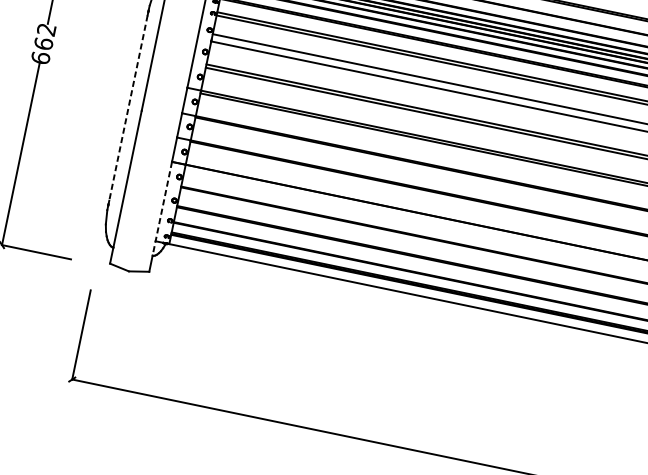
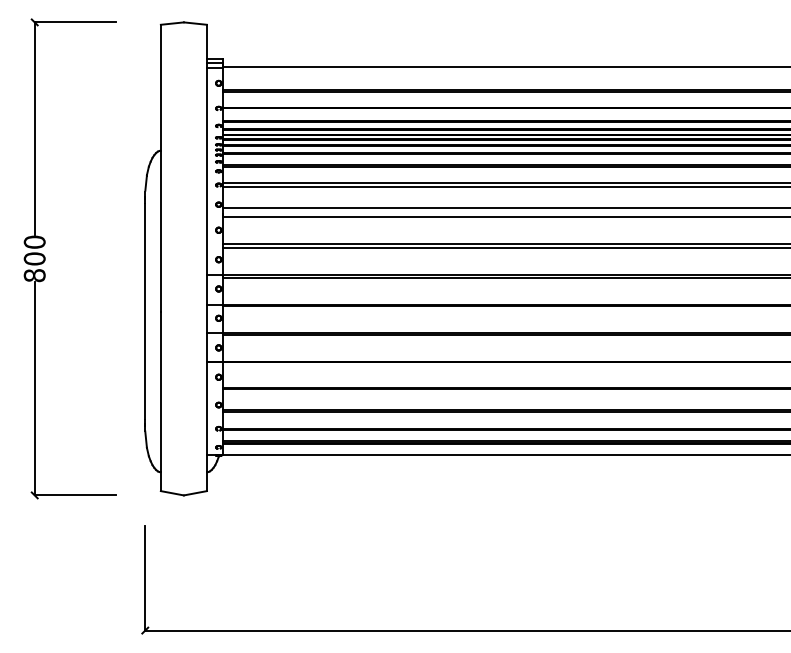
text: (43, 43) -> (34, 258), 662 -> 800
line: (128, 108) -> (145, 311), dashed -> solid
line: (161, 209) -> (206, 417), dashed -> solid

